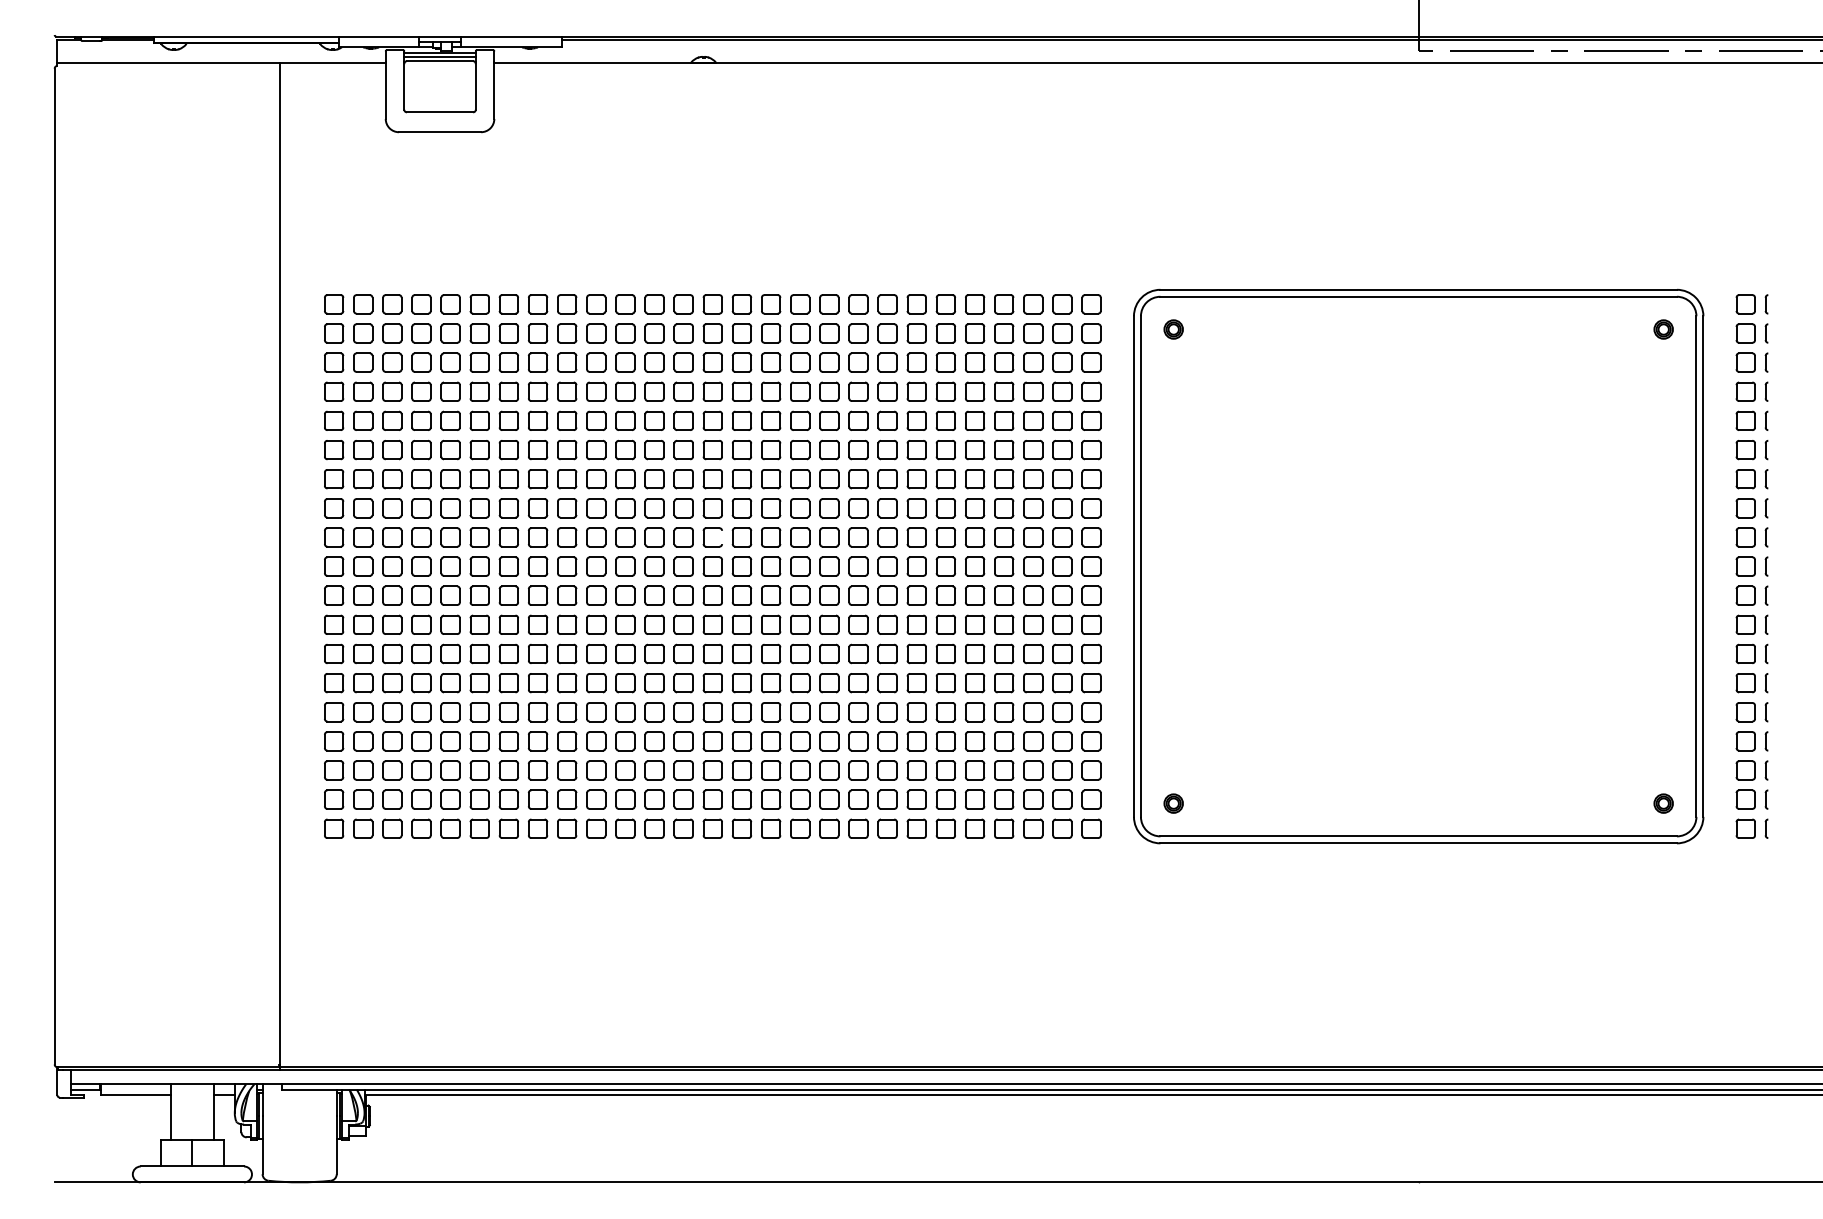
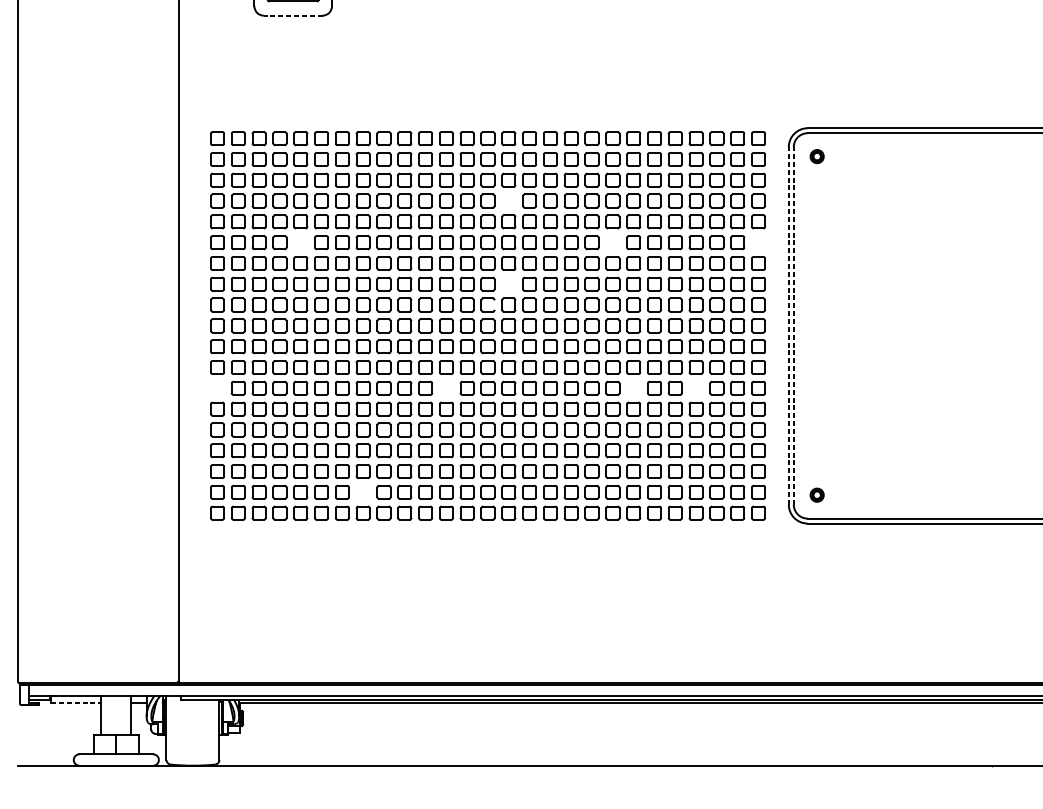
line: (439, 132) -> (292, 15), solid -> dashed
part: (741, 391) -> (508, 200), removed
part: (450, 449) -> (300, 242), removed
part: (887, 449) -> (612, 242), removed
part: (1091, 449) -> (758, 242), removed
part: (741, 508) -> (508, 284), removed
line: (1133, 566) -> (788, 325), solid -> dashed
line: (1140, 566) -> (793, 325), solid -> dashed
part: (334, 653) -> (217, 387), removed
part: (654, 653) -> (446, 387), removed
part: (916, 653) -> (633, 387), removed
part: (1004, 653) -> (696, 387), removed
part: (537, 799) -> (362, 492), removed
line: (136, 1094) -> (76, 702), solid -> dashed

